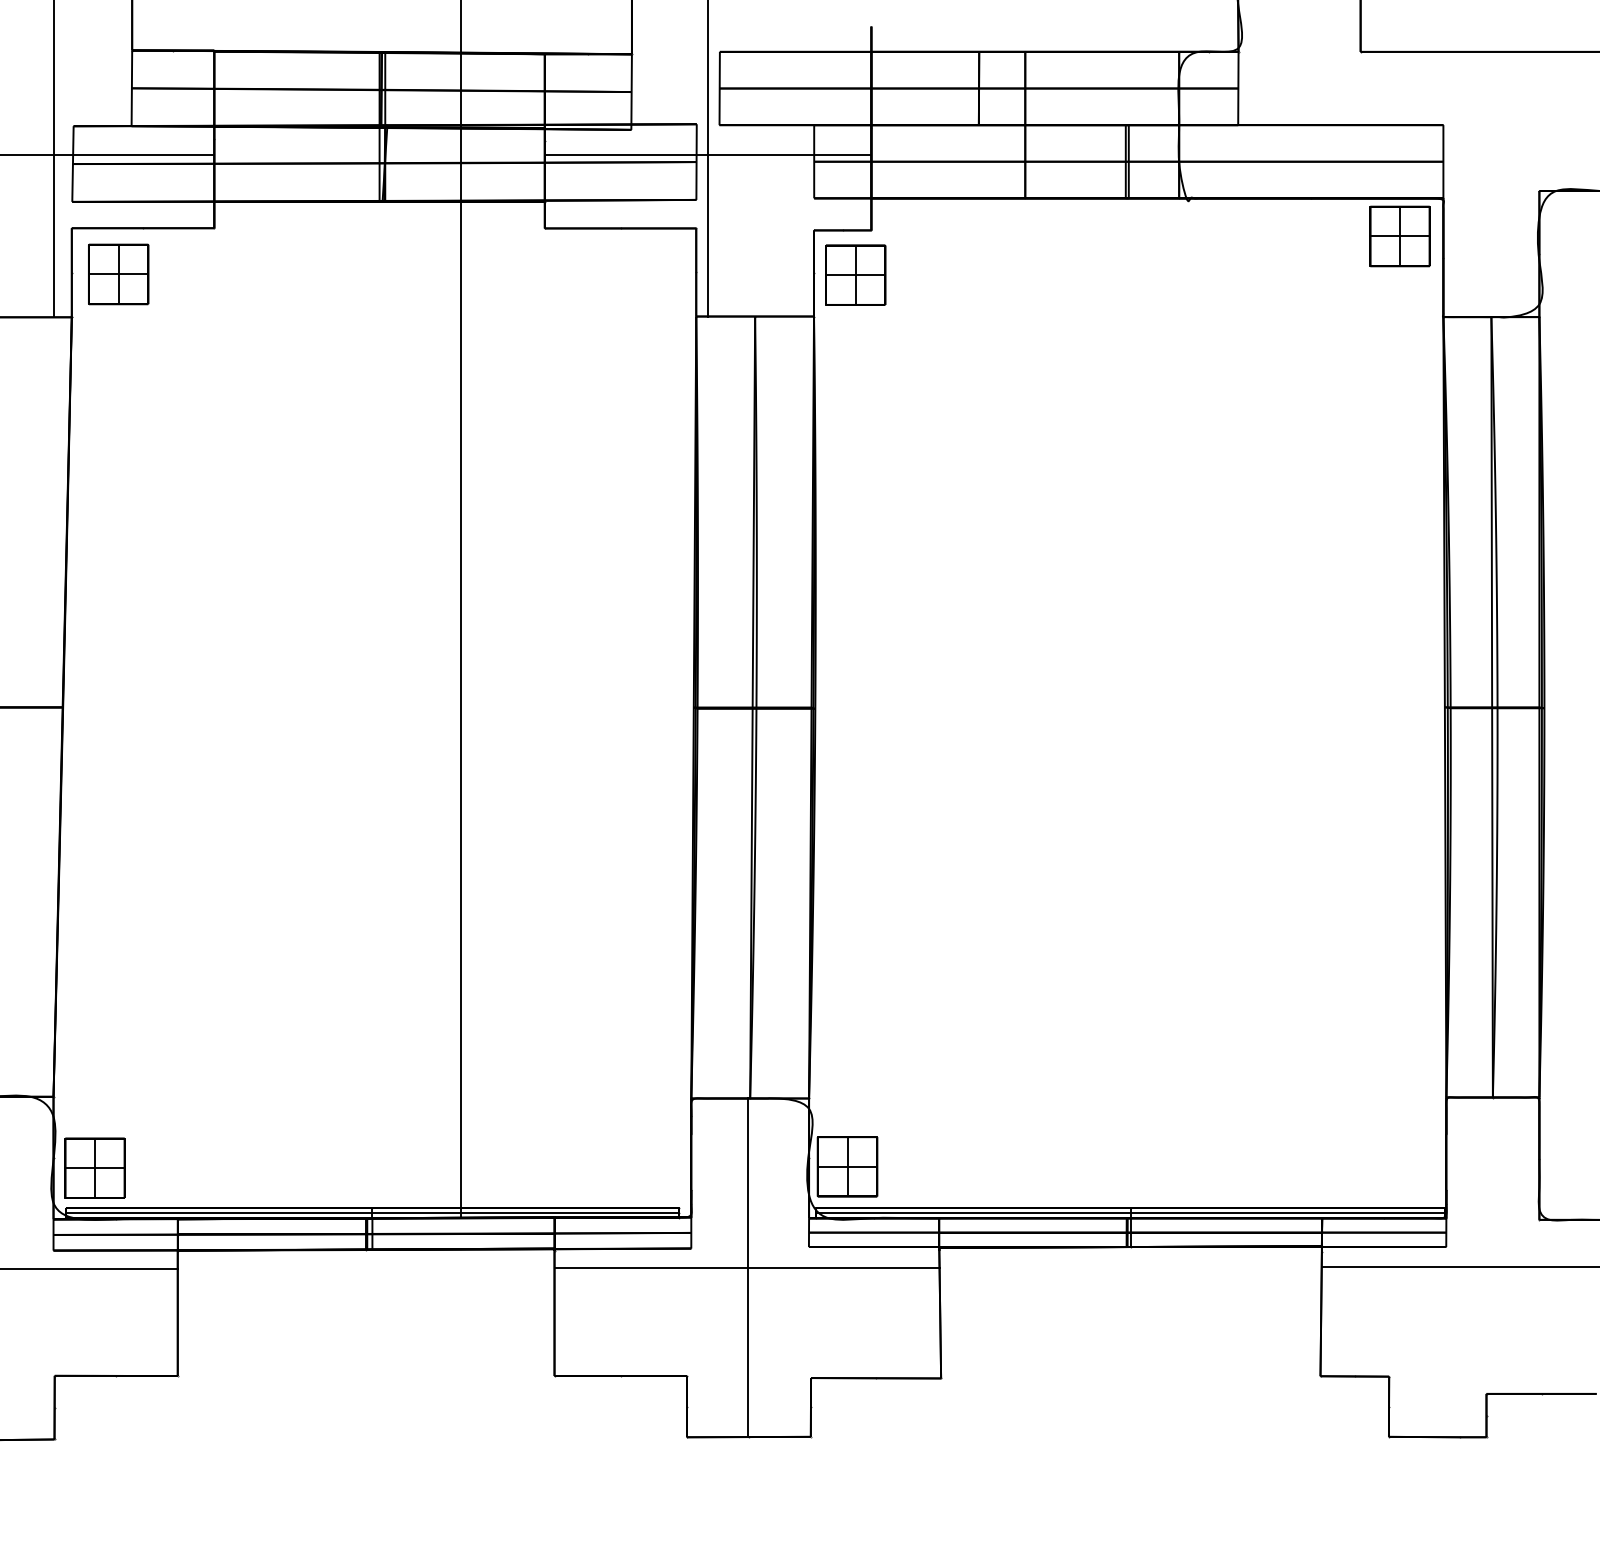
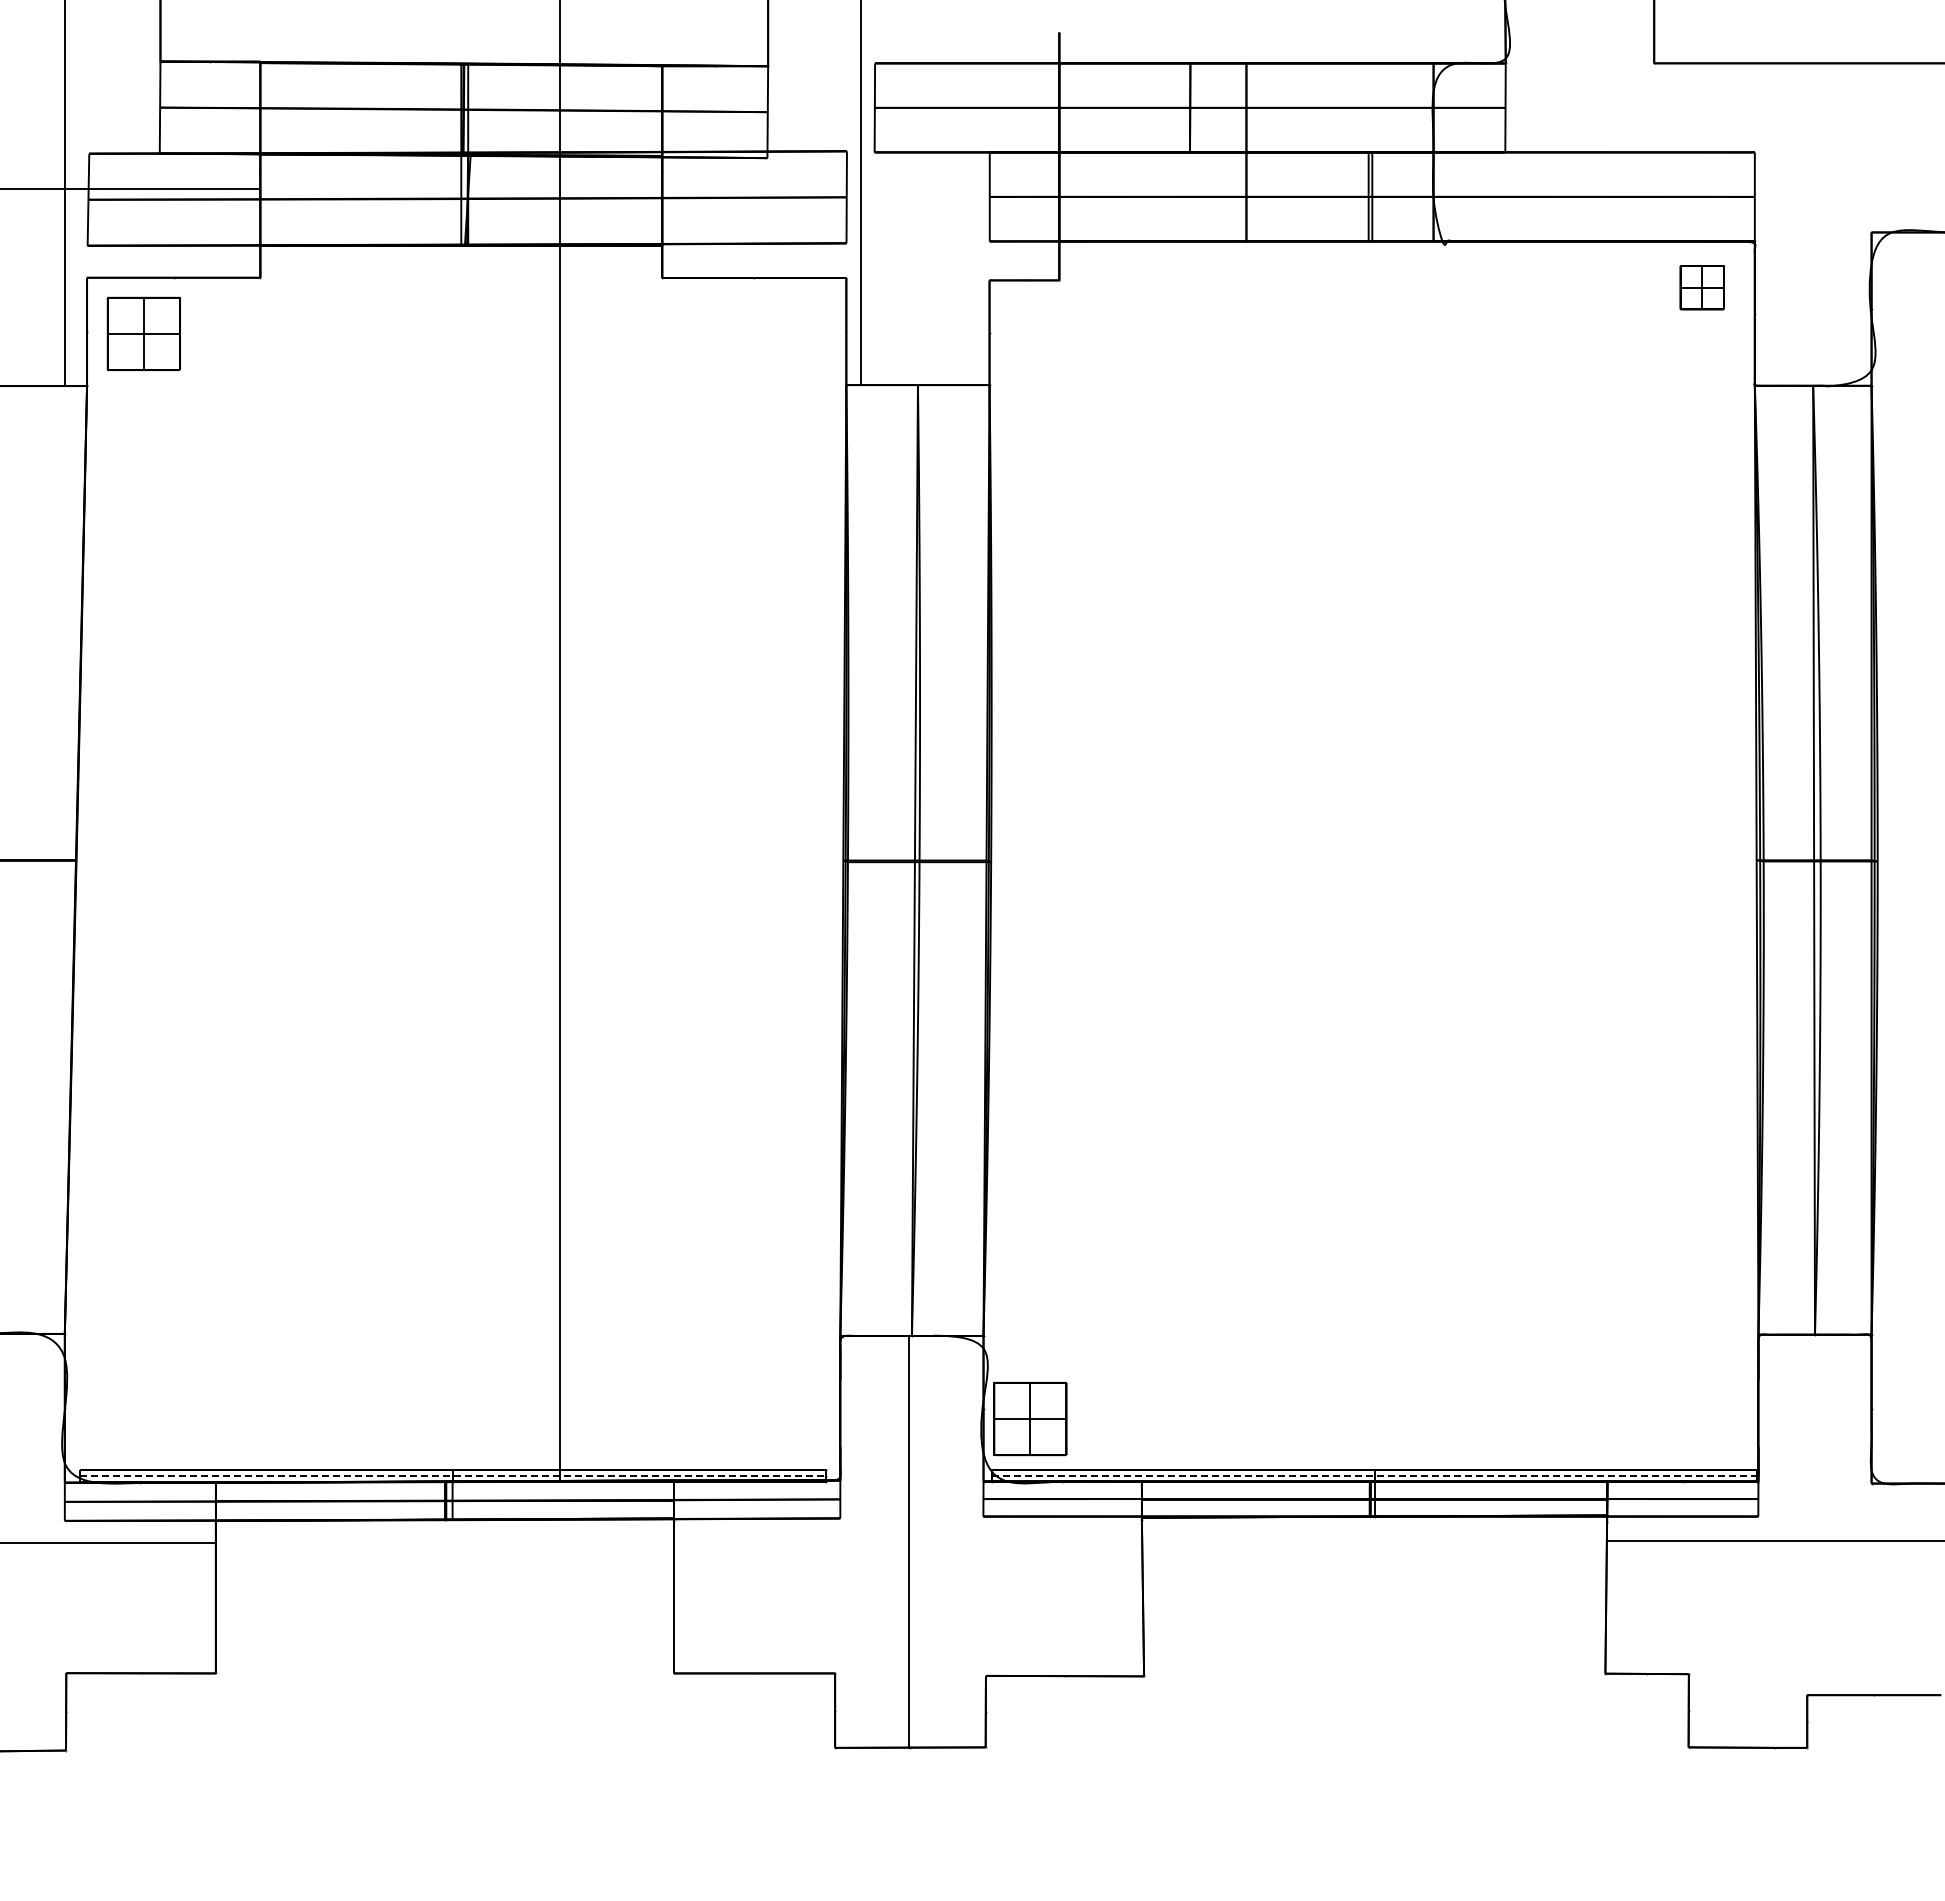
line: (707, 154) -> (860, 188), removed
part: (1400, 236) -> (1702, 287), size x0.6
part: (855, 274) -> (1040, 334), removed
part: (95, 1168) -> (115, 1420), removed
line: (373, 1213) -> (453, 1475), solid -> dashed
line: (1130, 1213) -> (1374, 1475), solid -> dashed
line: (747, 1267) -> (908, 1541), removed

